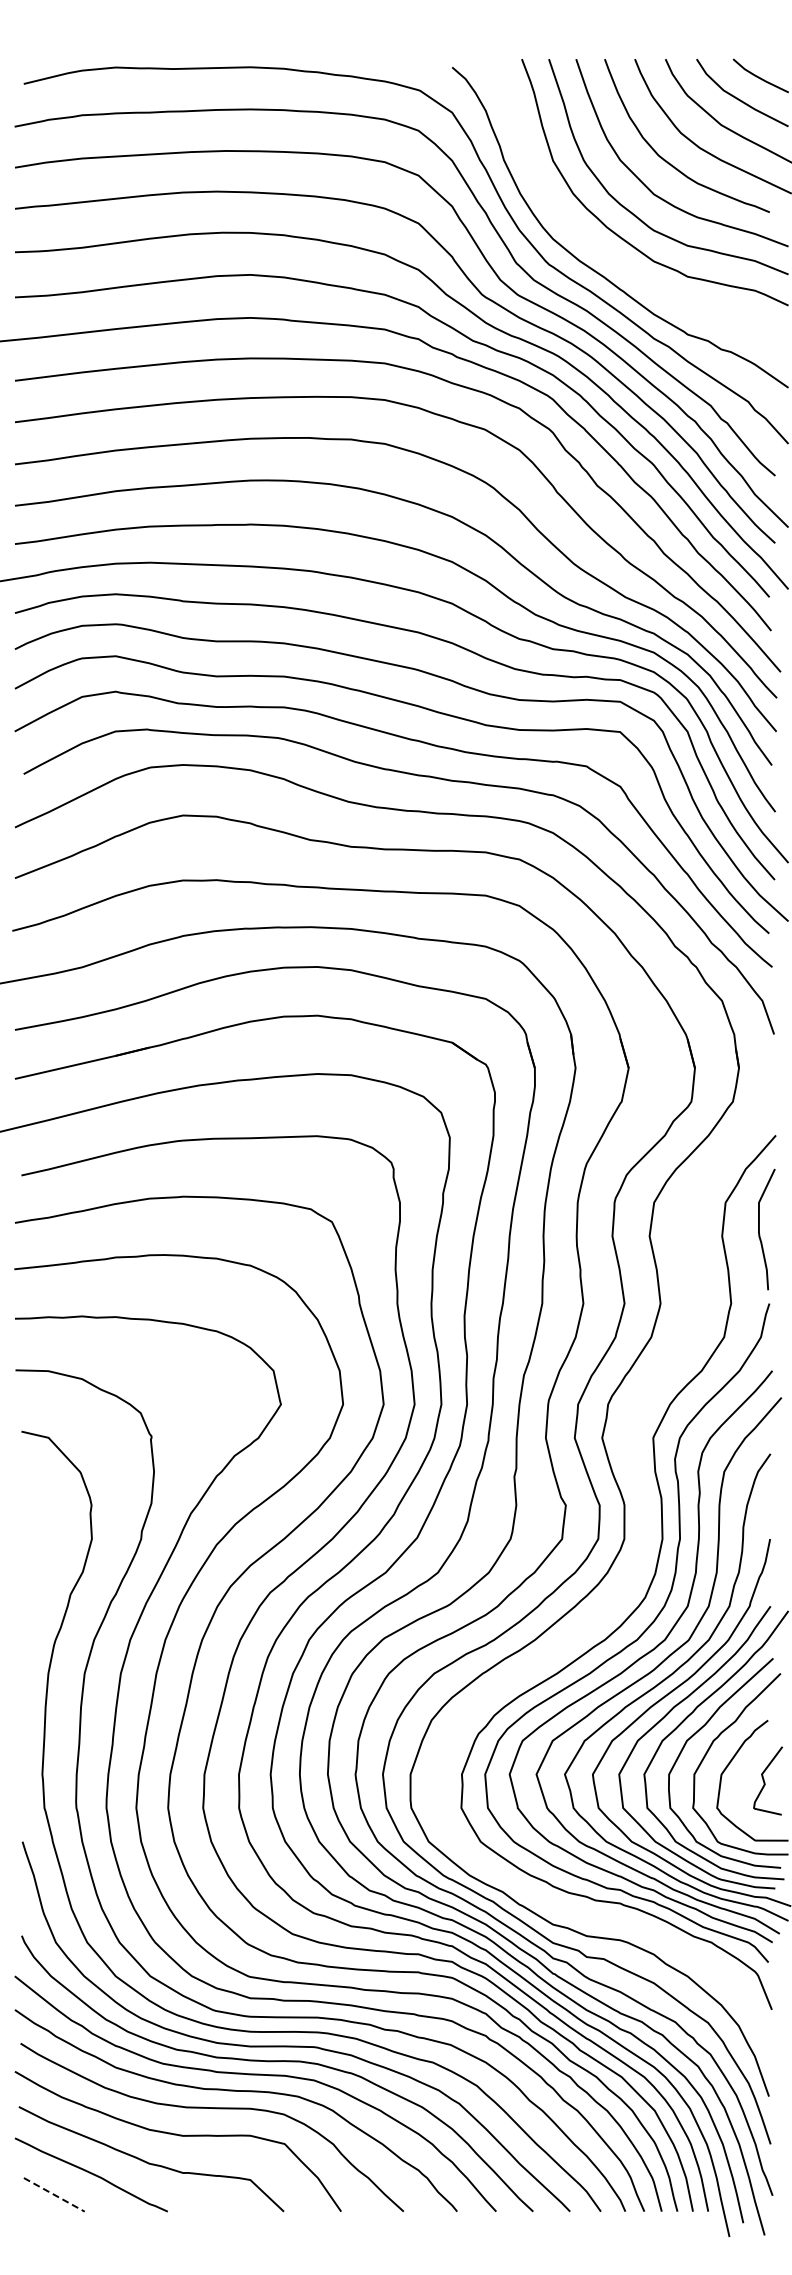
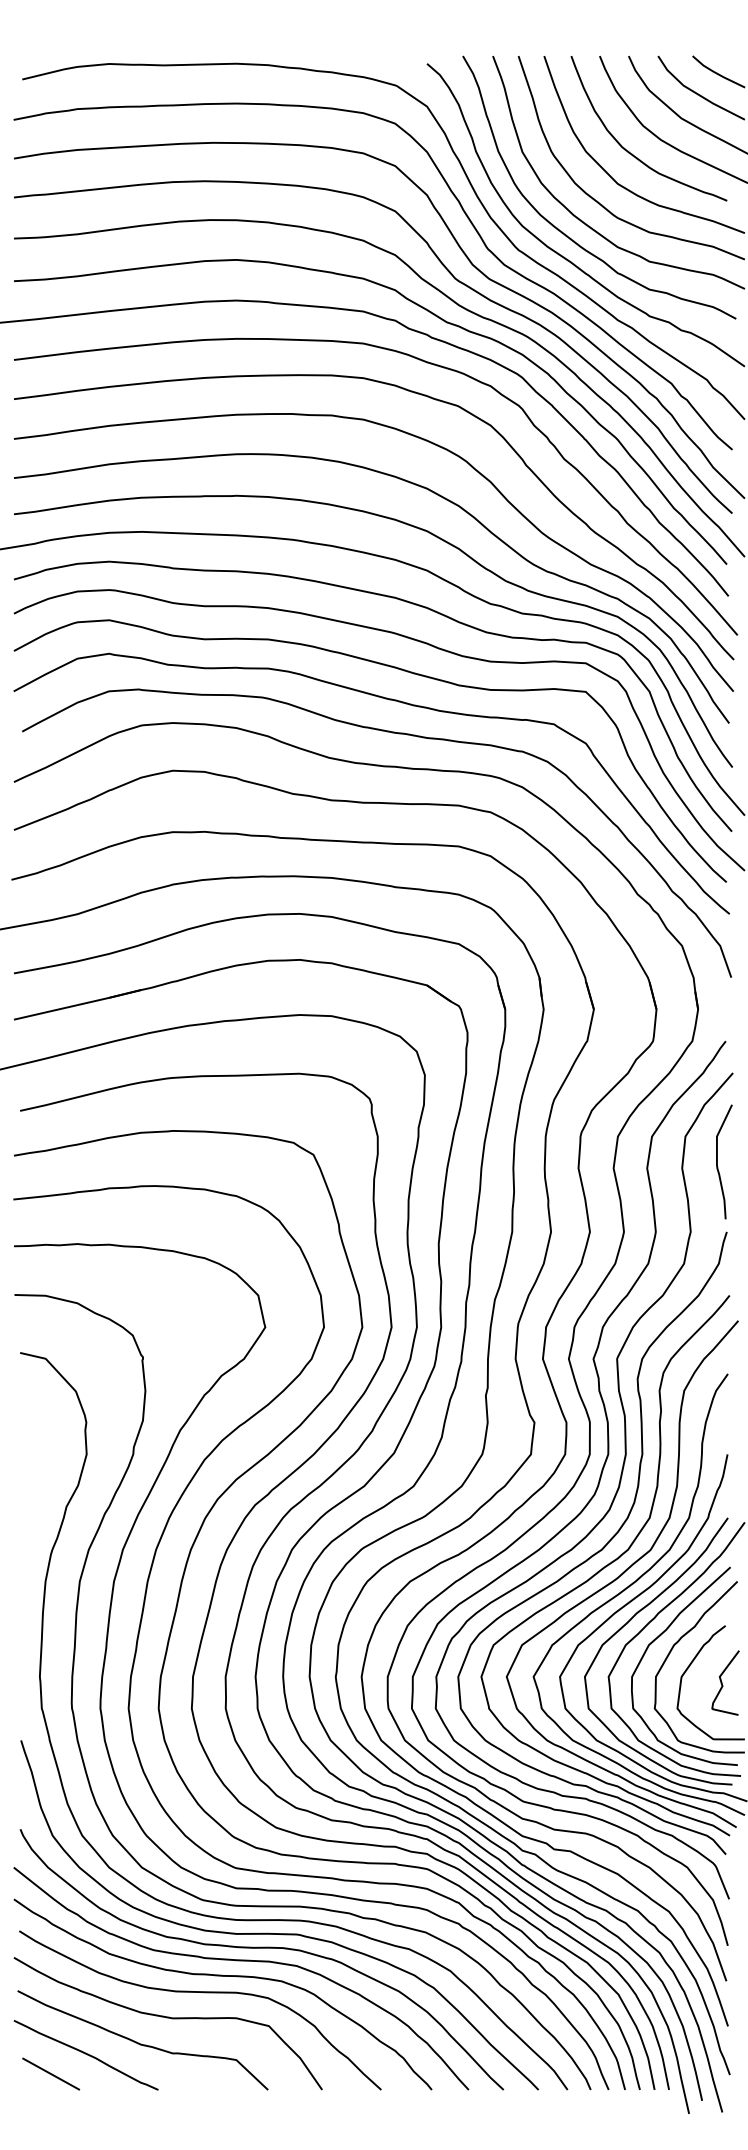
curve: (596, 245) -> (563, 232), added
curve: (620, 1591) -> (586, 1503), added
line: (54, 2194) -> (51, 2073), dashed -> solid

